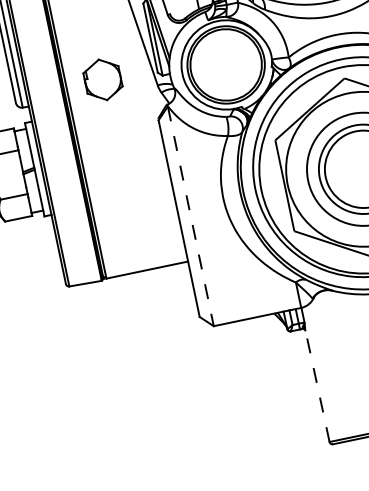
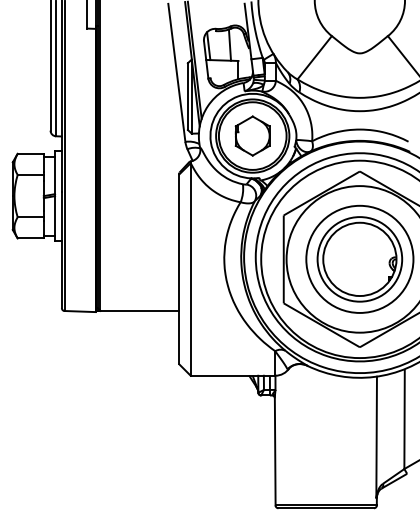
part: (102, 79) -> (252, 135), moved
line: (190, 217) -> (190, 270), dashed -> solid
line: (317, 385) -> (275, 450), dashed -> solid

